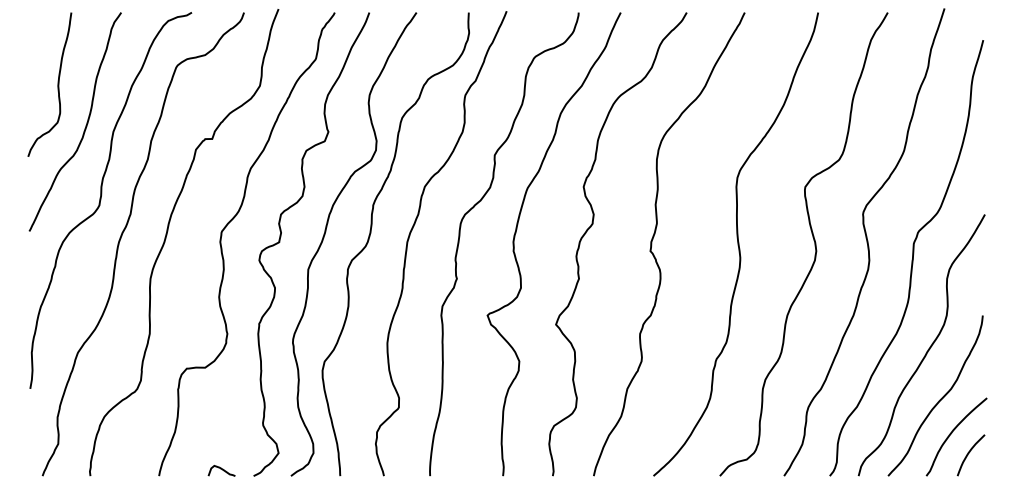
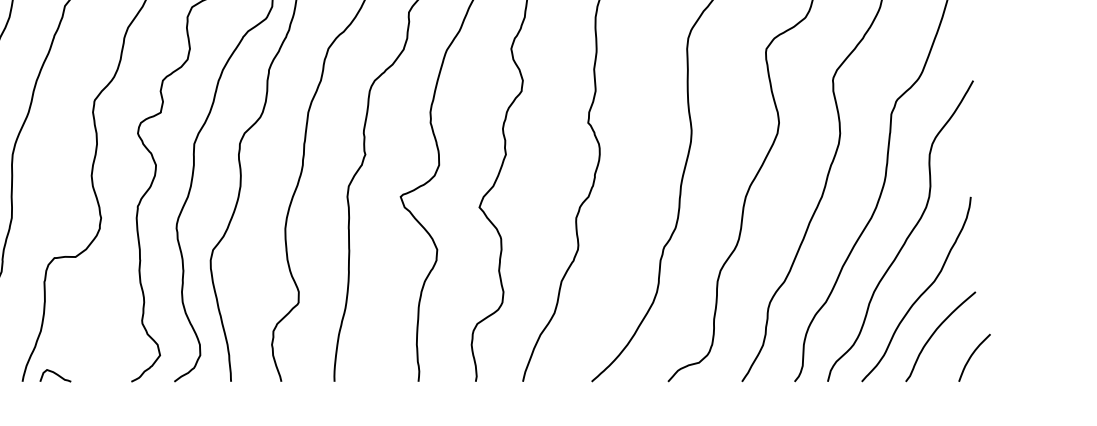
curve: (968, 455) -> (971, 358), moved
curve: (221, 469) -> (55, 374), moved

